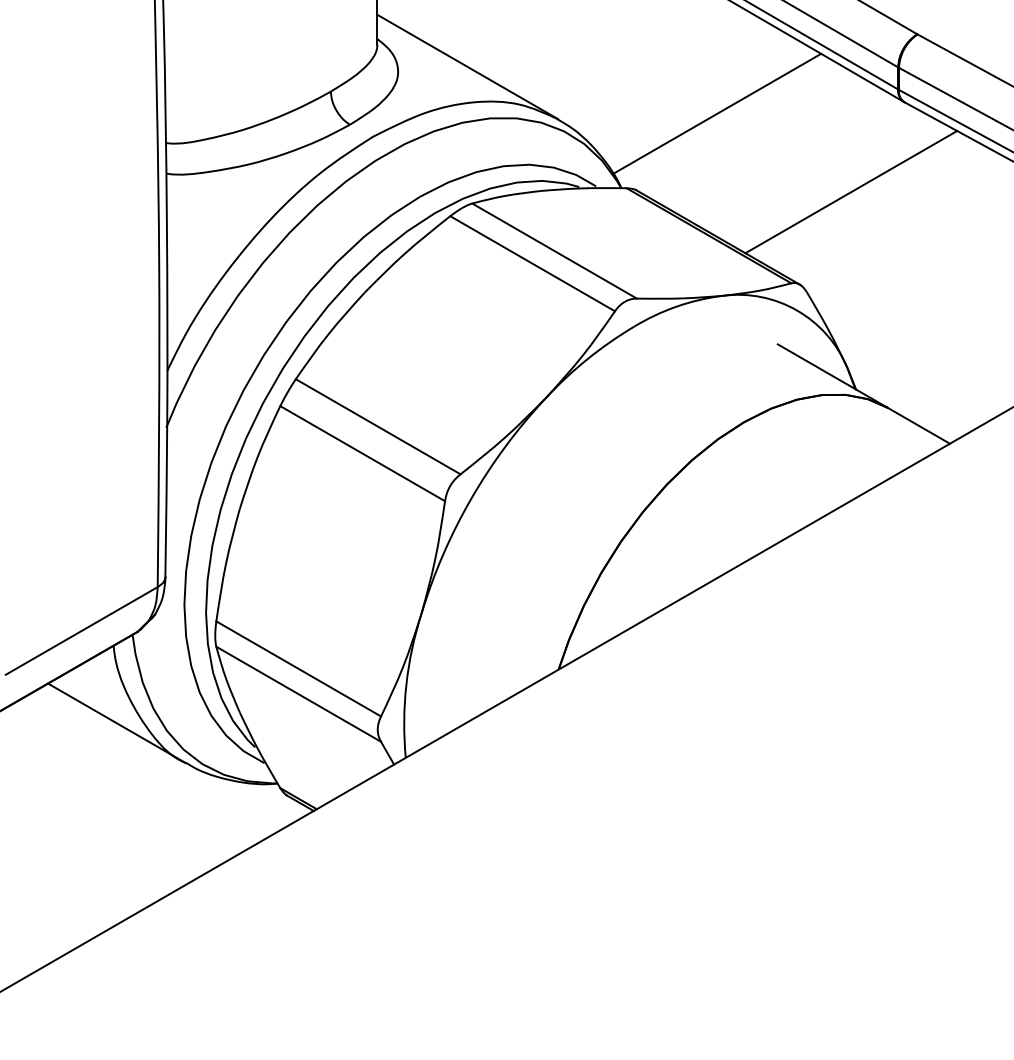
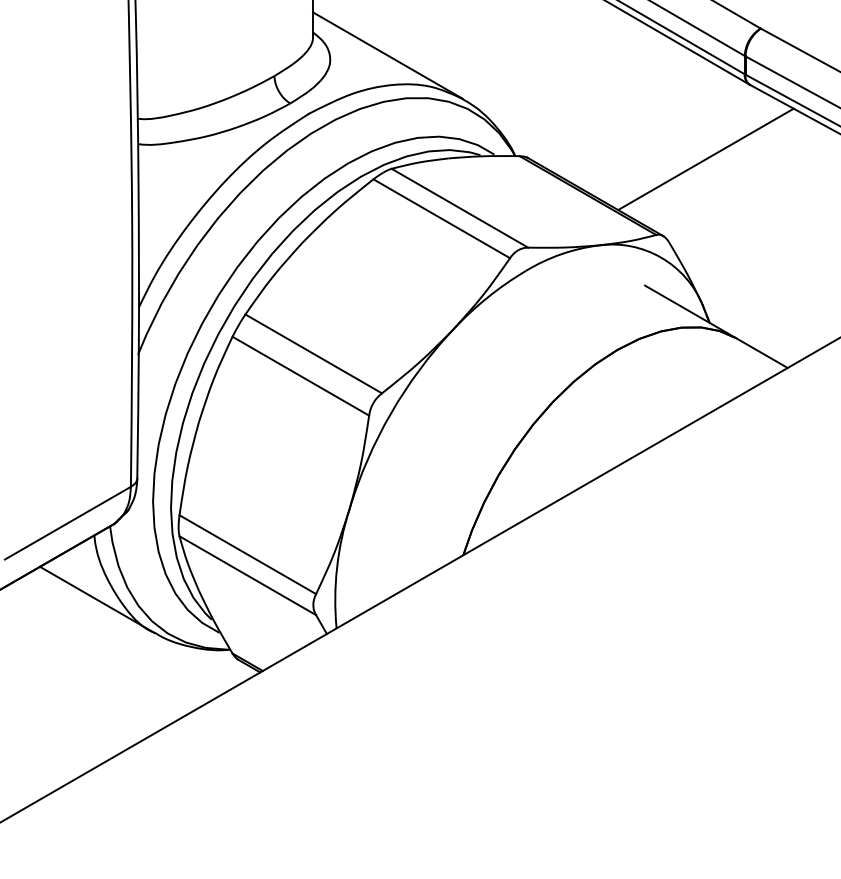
line: (716, 113) -> (594, 94), removed

